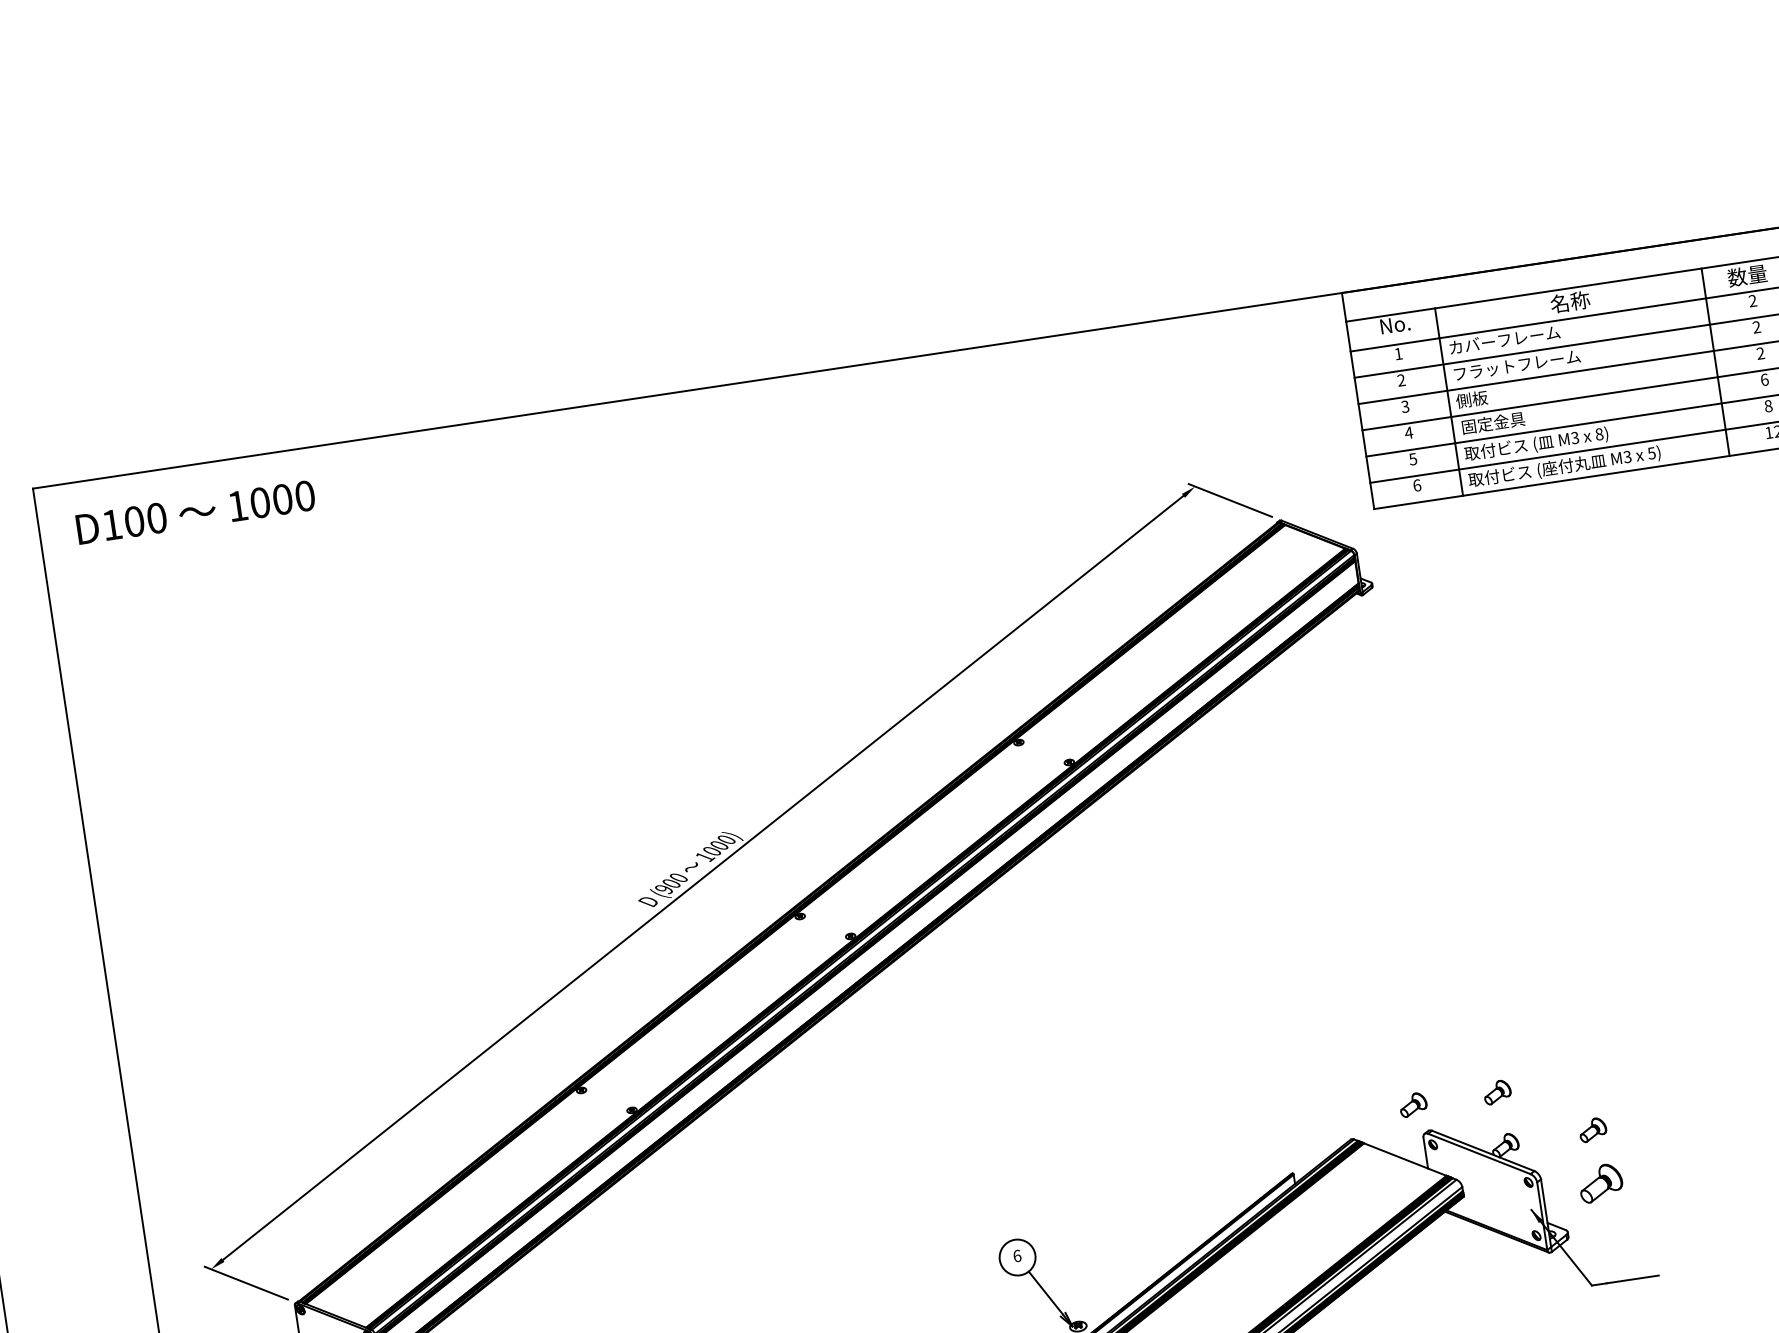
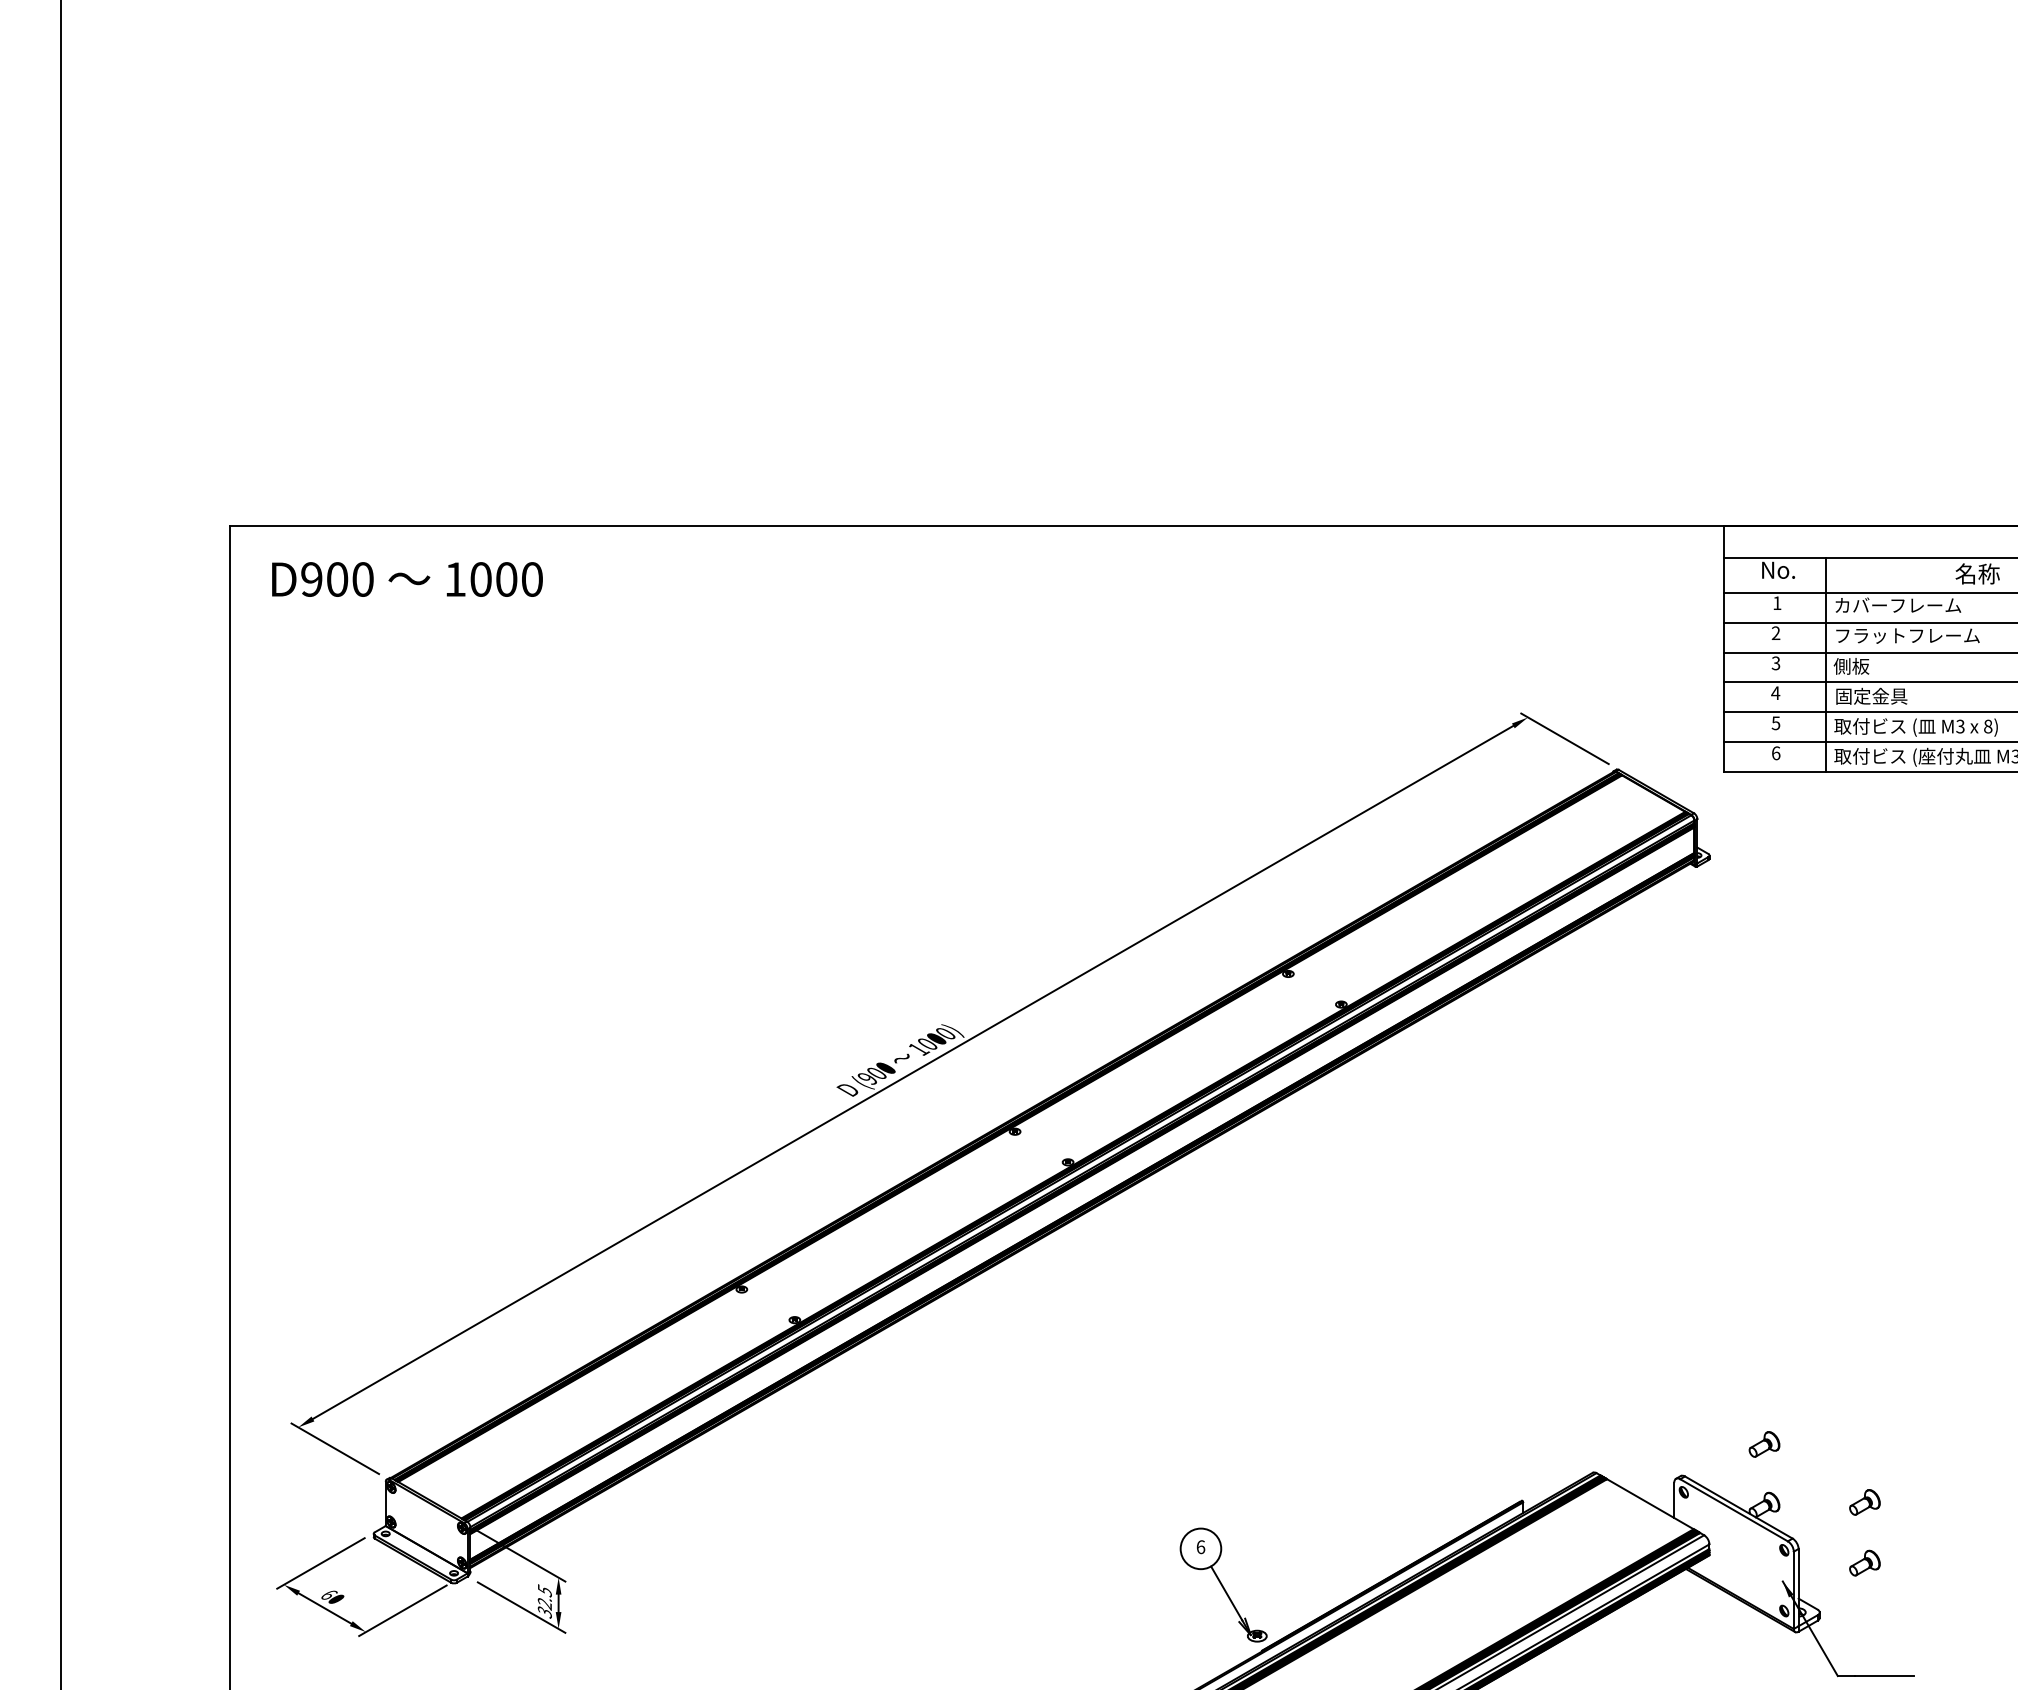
text: (111, 525) -> (311, 579), D100 -> D900
part: (1413, 1104) -> (1668, 1444), removed
part: (1600, 1182) -> (1864, 1562), size x0.62

